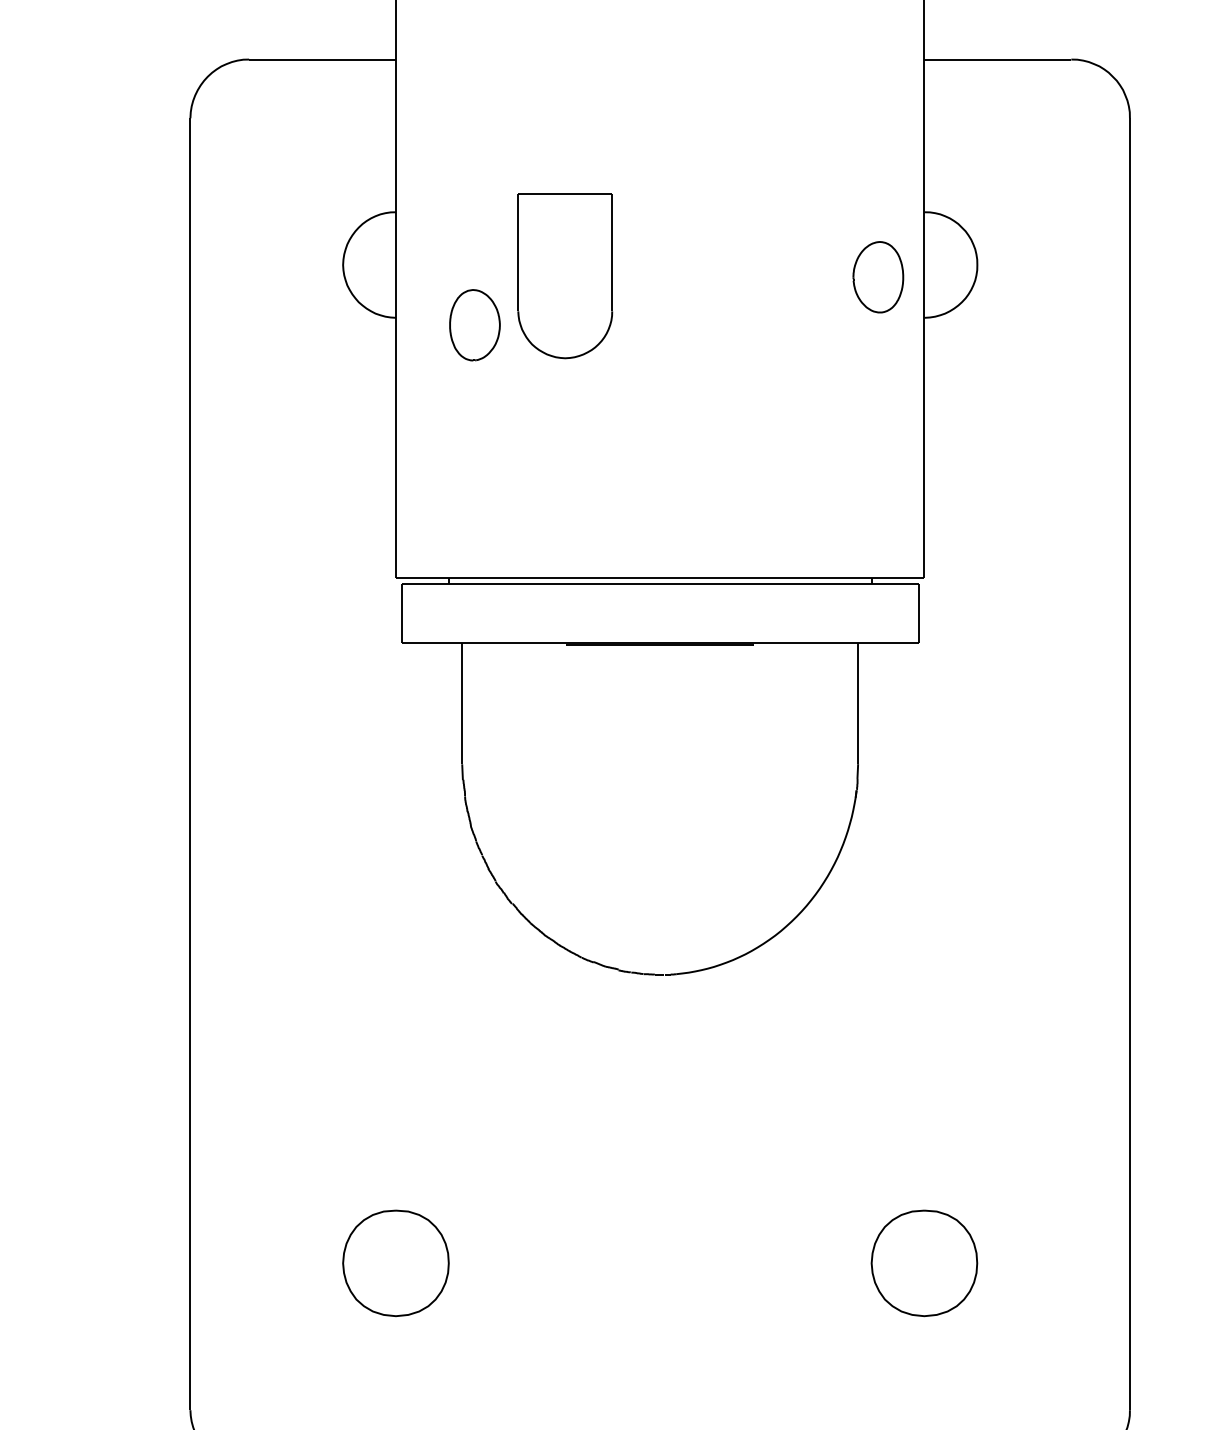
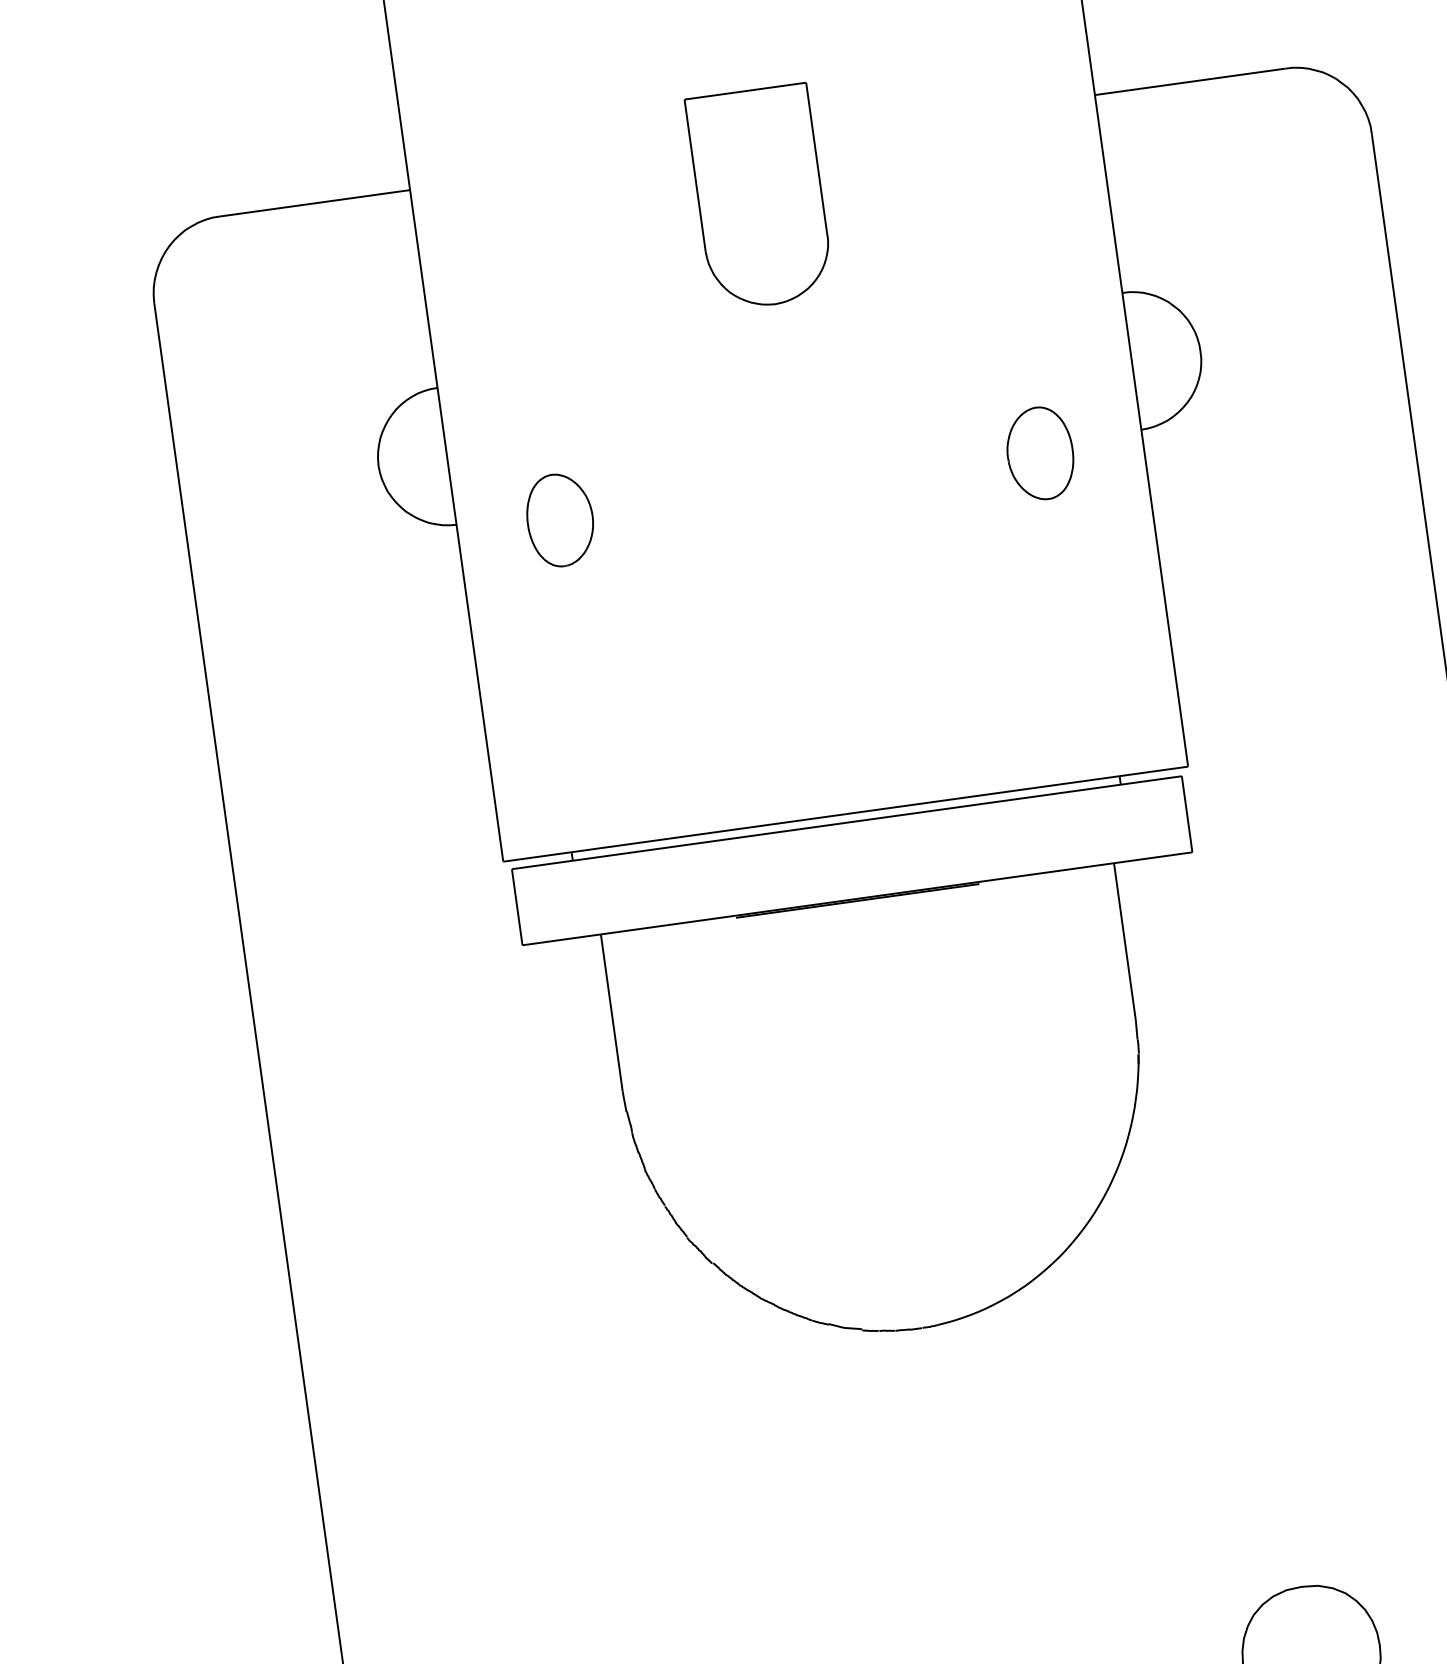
part: (565, 276) -> (760, 198), moved
part: (878, 277) -> (1040, 453), moved

